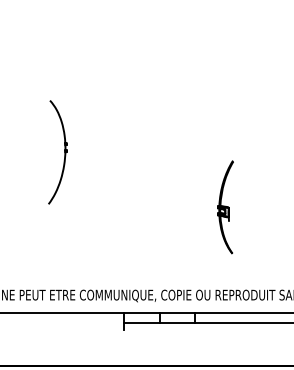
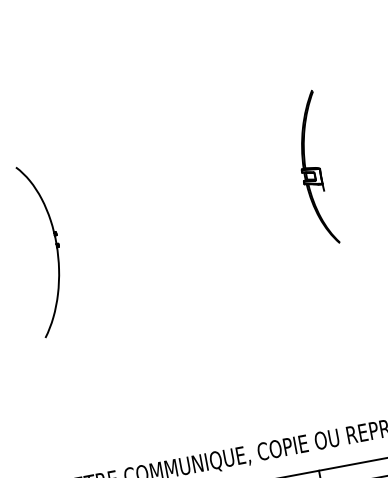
part: (225, 207) -> (314, 169), moved

